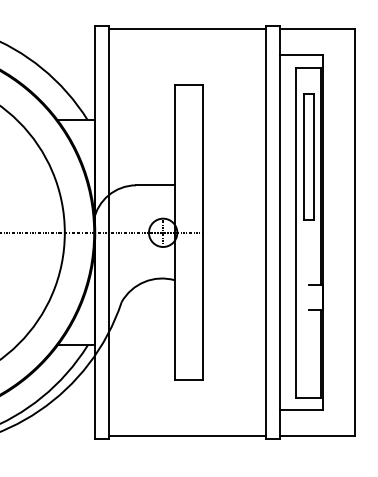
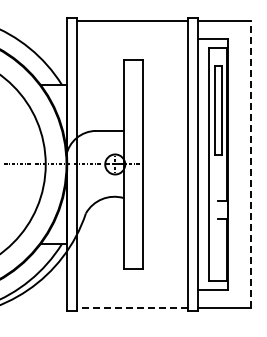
line: (354, 232) -> (250, 164), solid -> dashed
line: (186, 436) -> (131, 308), solid -> dashed

